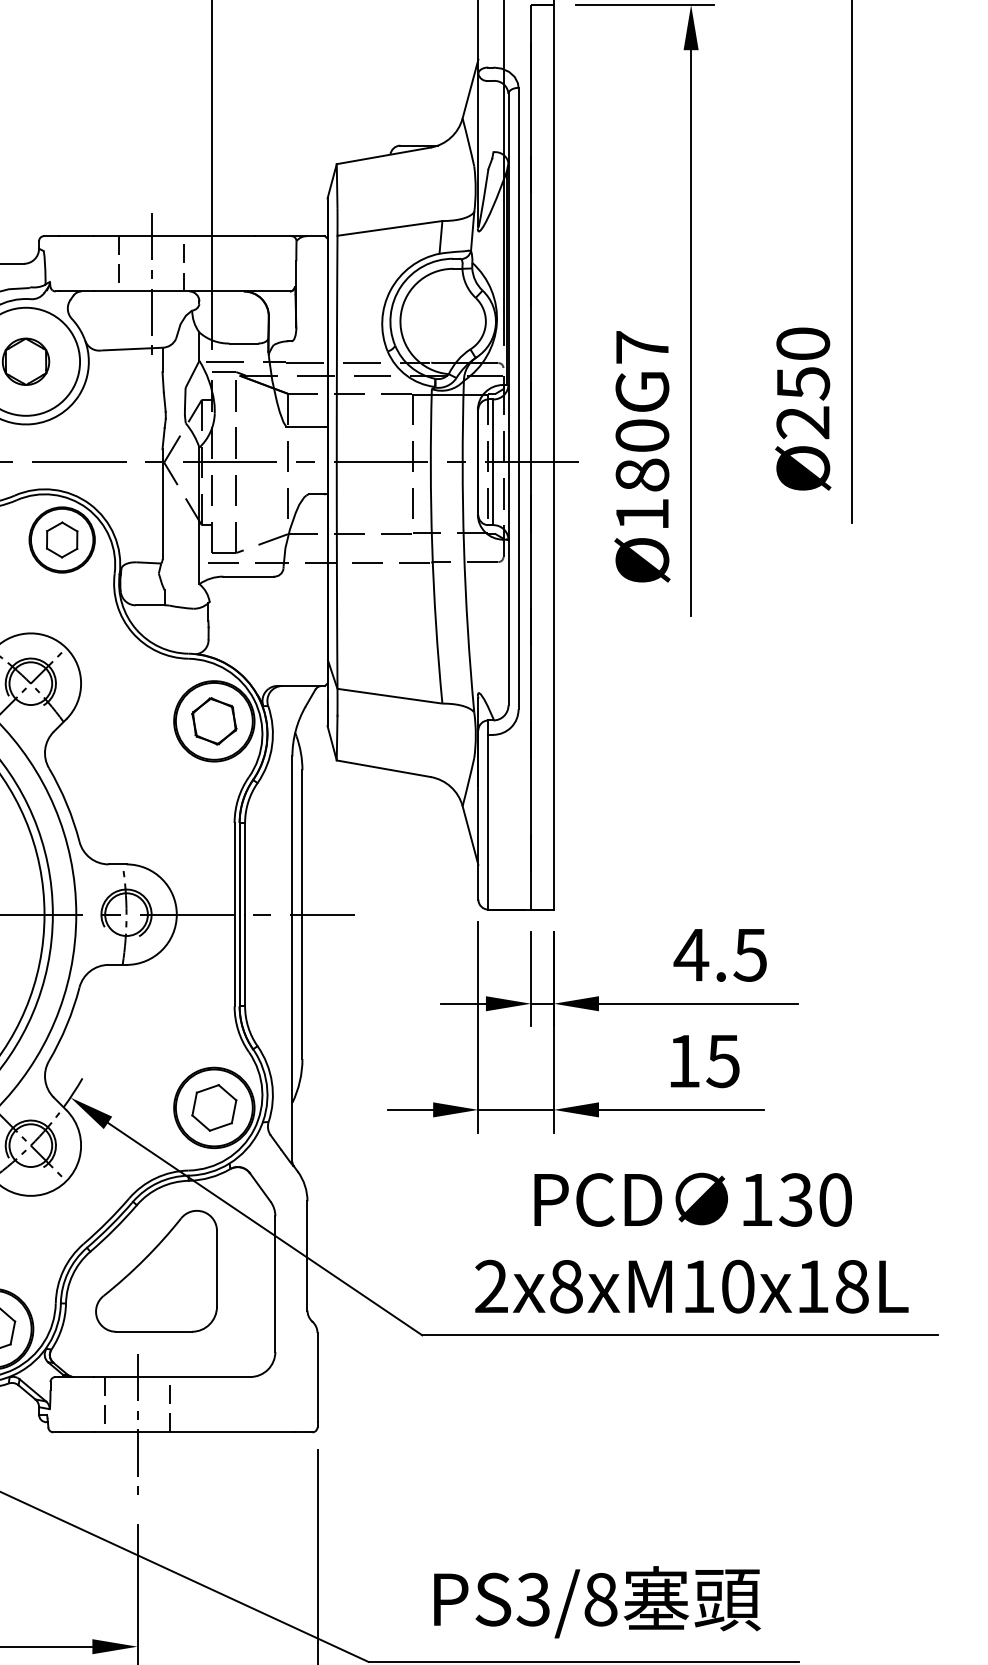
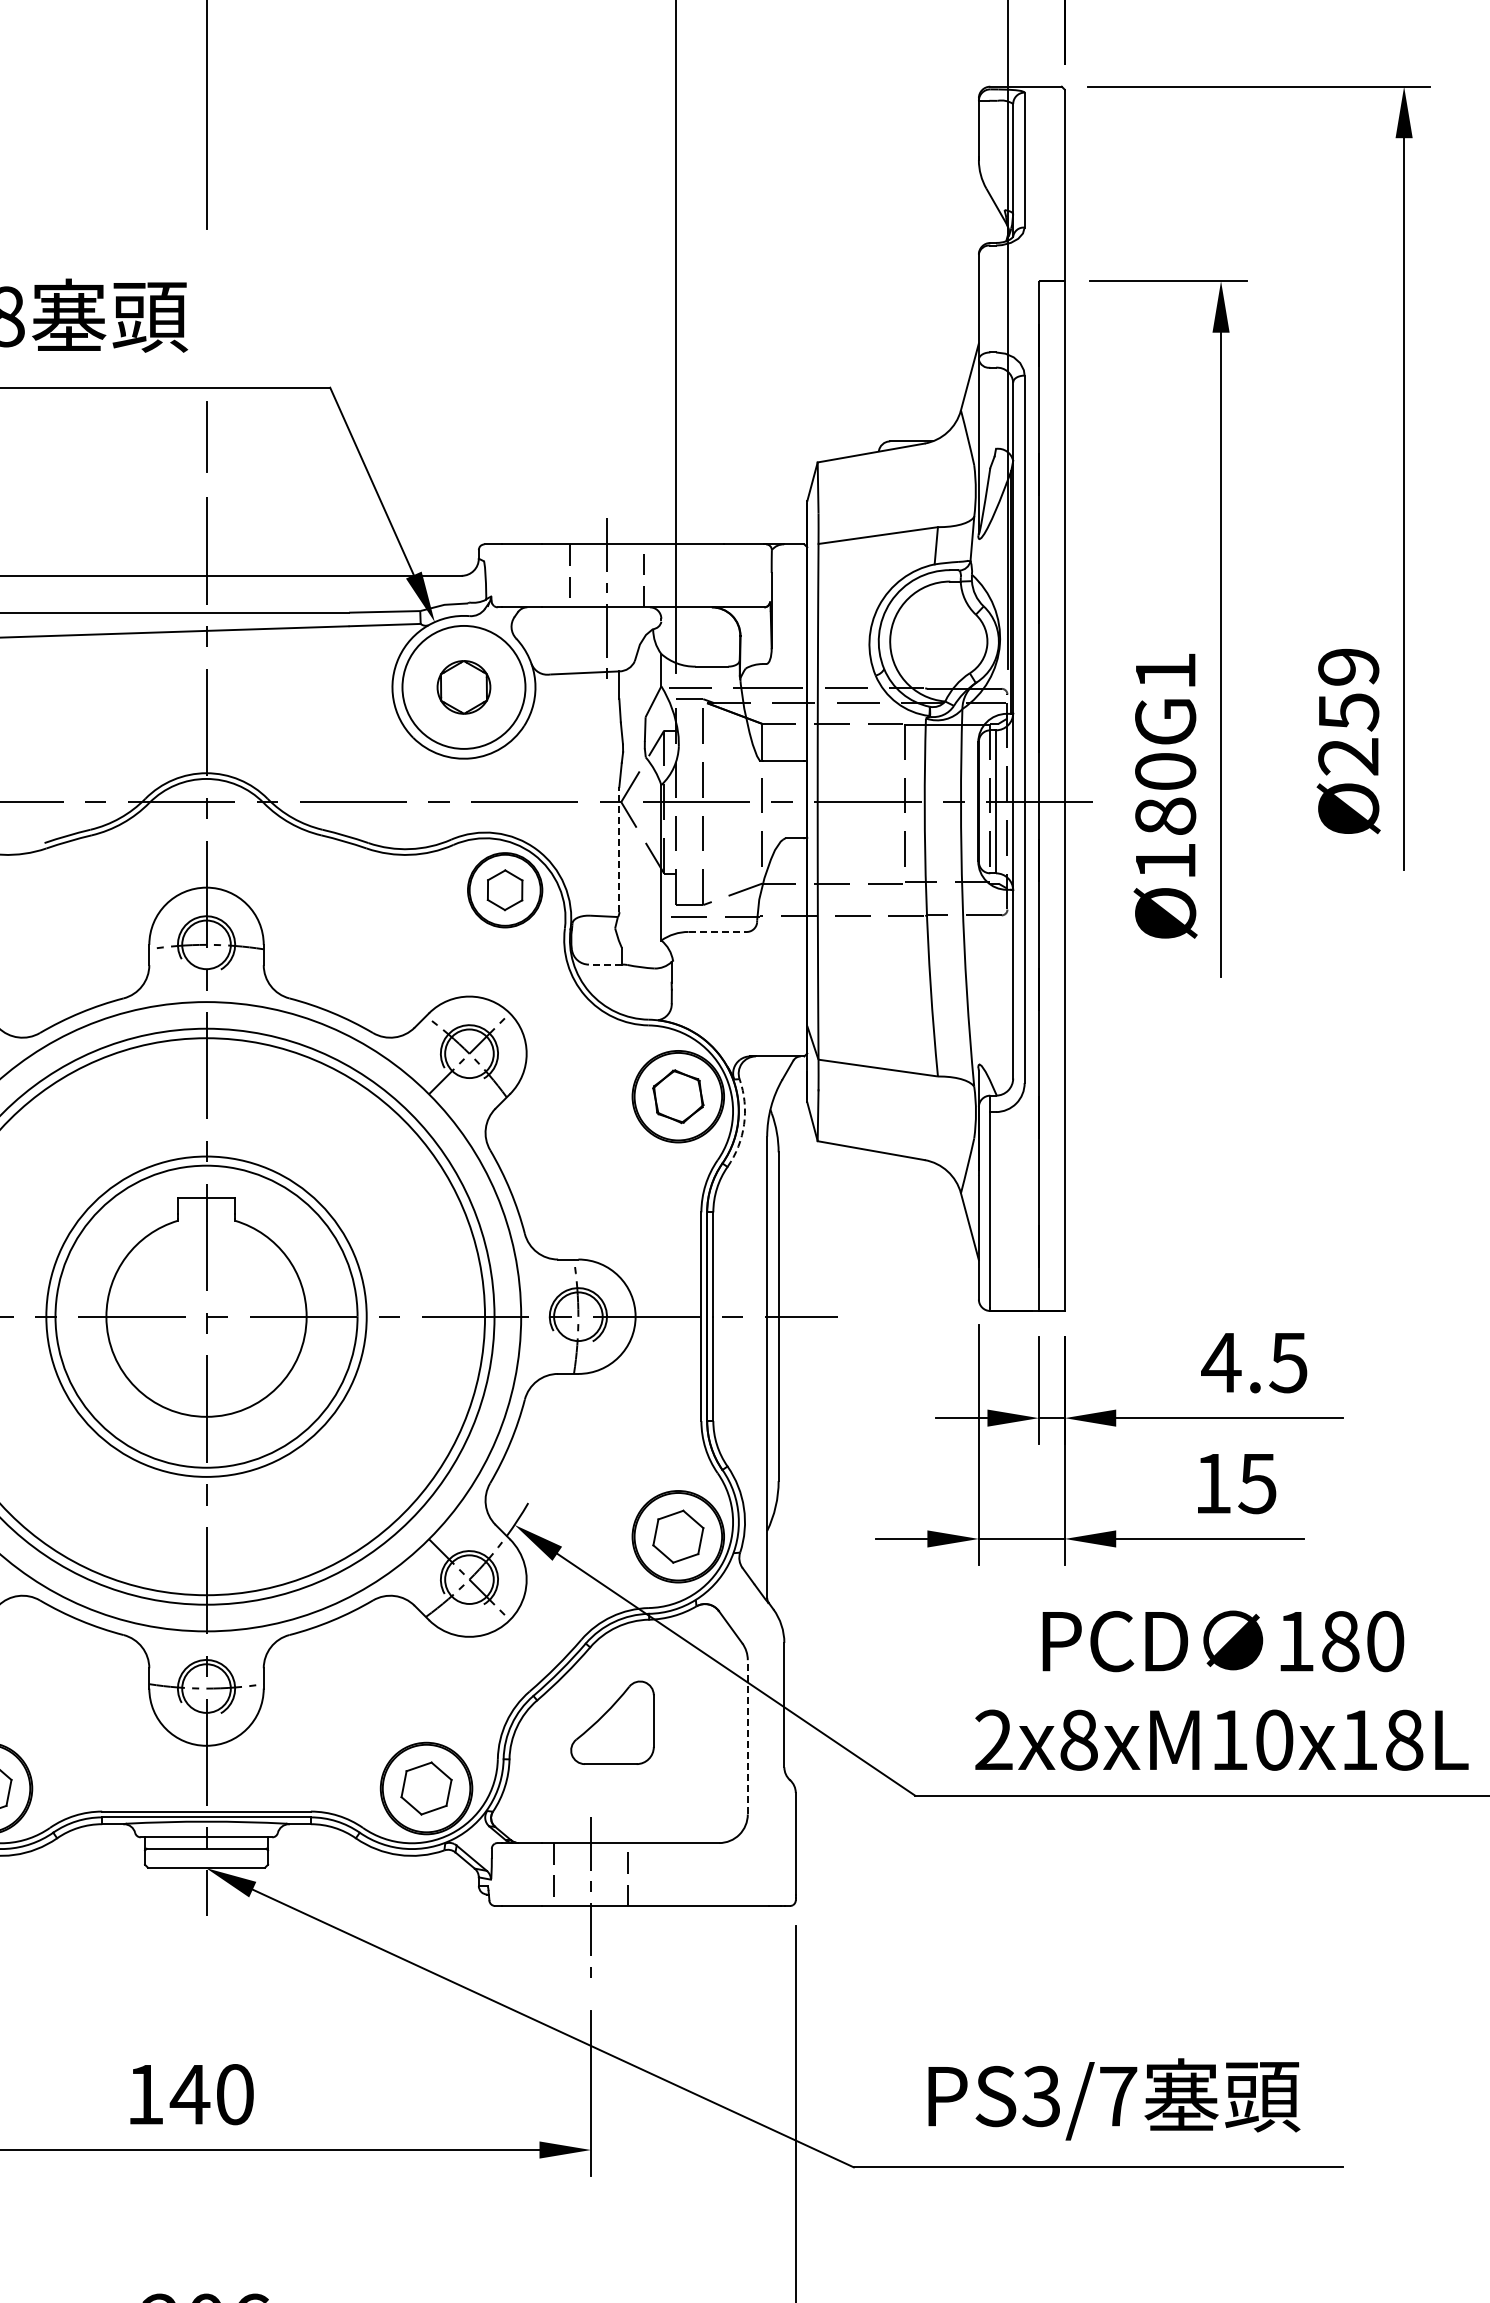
text: (803, 343) -> (1348, 666), Ø250 -> Ø259
text: (642, 346) -> (1165, 670), Ø180G7 -> Ø180G1
line: (162, 504) -> (619, 849), solid -> dashed
line: (248, 576) -> (717, 931), solid -> dashed
line: (149, 605) -> (604, 964), solid -> dashed
arc: (272, 745) -> (744, 1124), solid -> dashed
text: (796, 1199) -> (1340, 1641), 130 -> 180
part: (156, 1271) -> (612, 1722), size x0.6
line: (275, 1283) -> (747, 1736), solid -> dashed
text: (601, 1599) -> (1118, 2096), PS3/8 -> PS3/7

